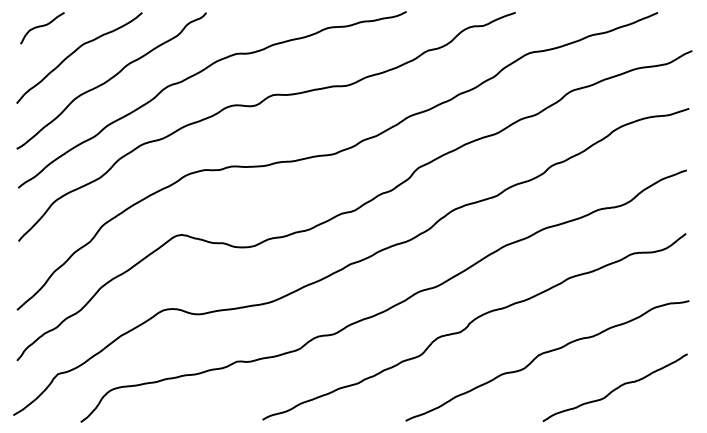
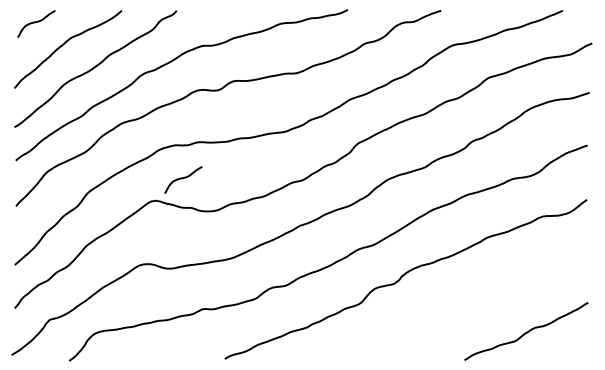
curve: (214, 208) -> (183, 178), added
curve: (546, 353) -> (467, 302), removed

